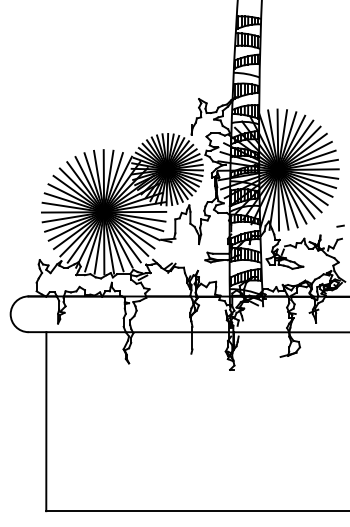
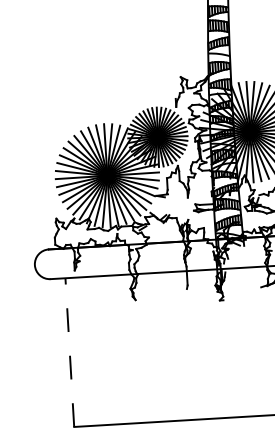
line: (46, 421) -> (69, 352), solid -> dashed

